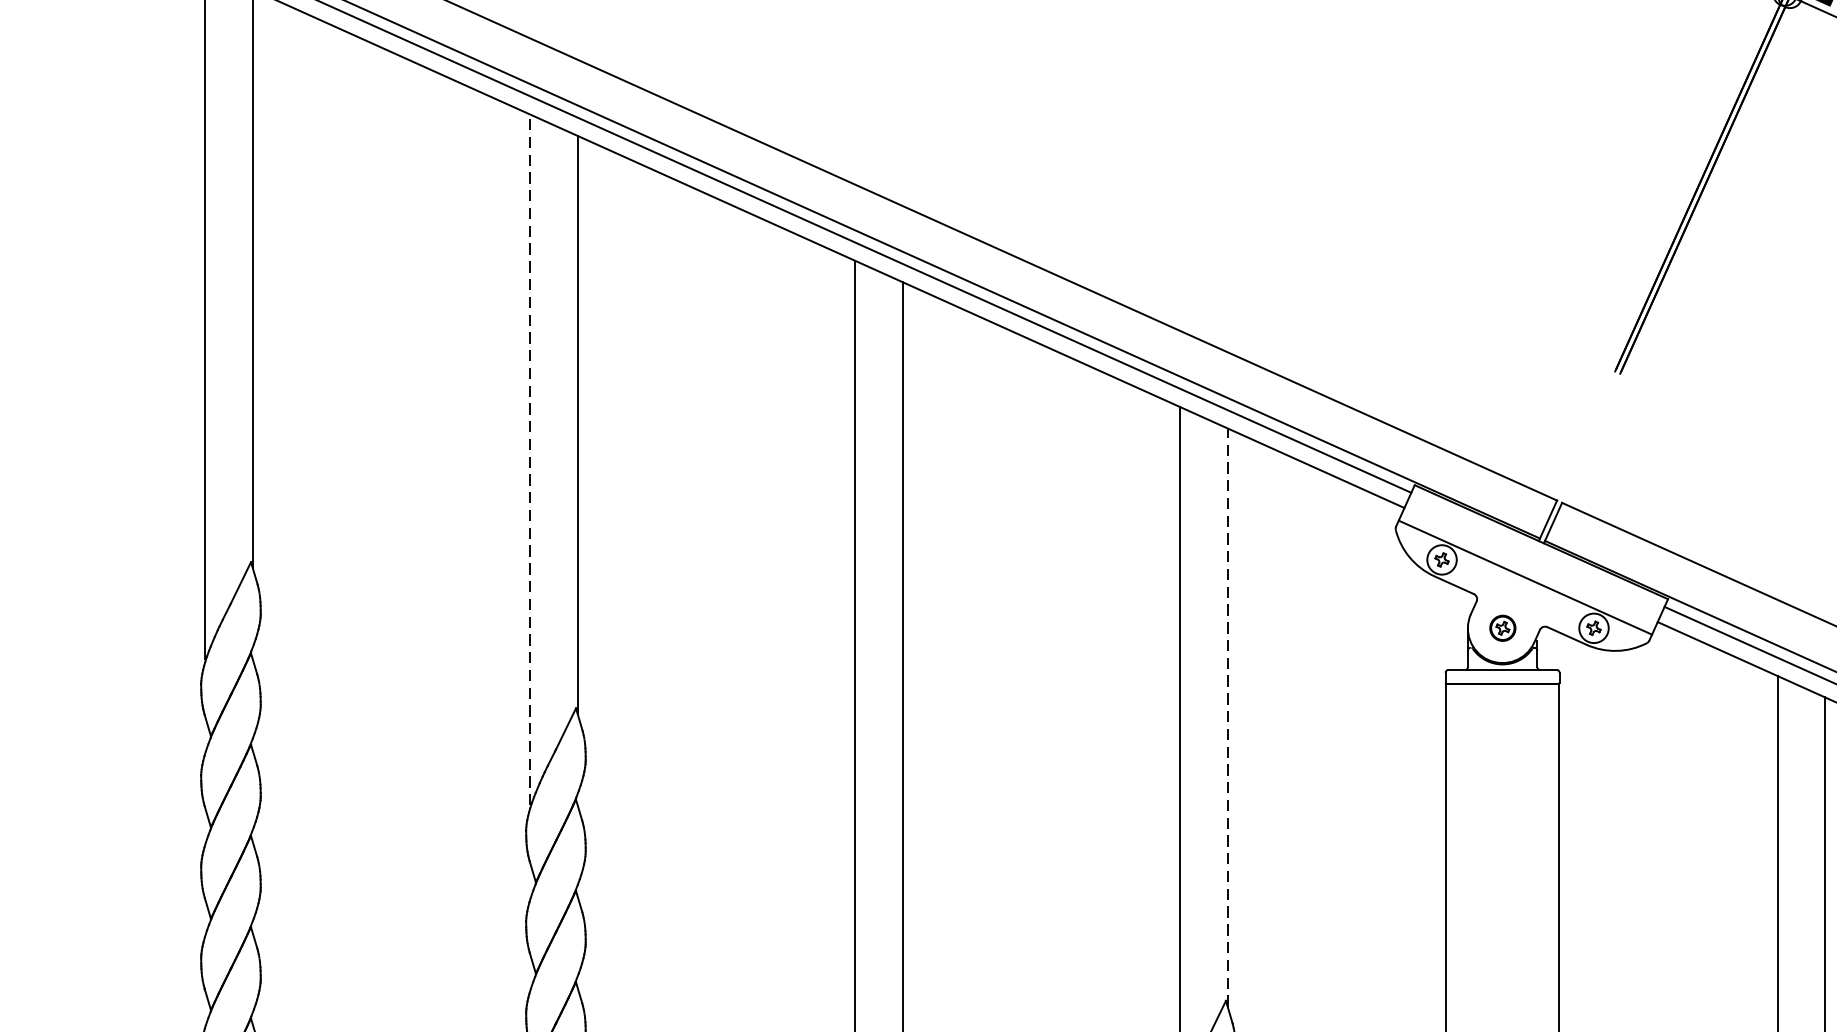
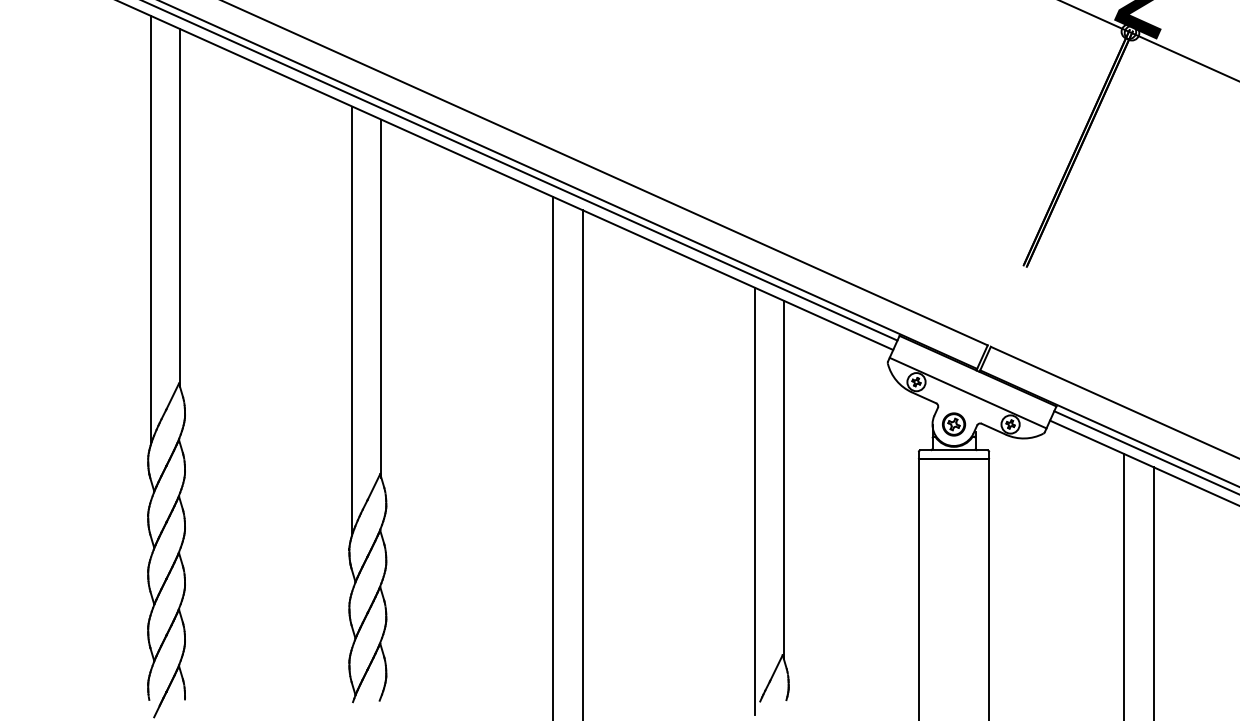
line: (531, 460) -> (352, 320), dashed -> solid
part: (1503, 628) -> (954, 424), size x1.43
line: (1227, 717) -> (783, 479), dashed -> solid

